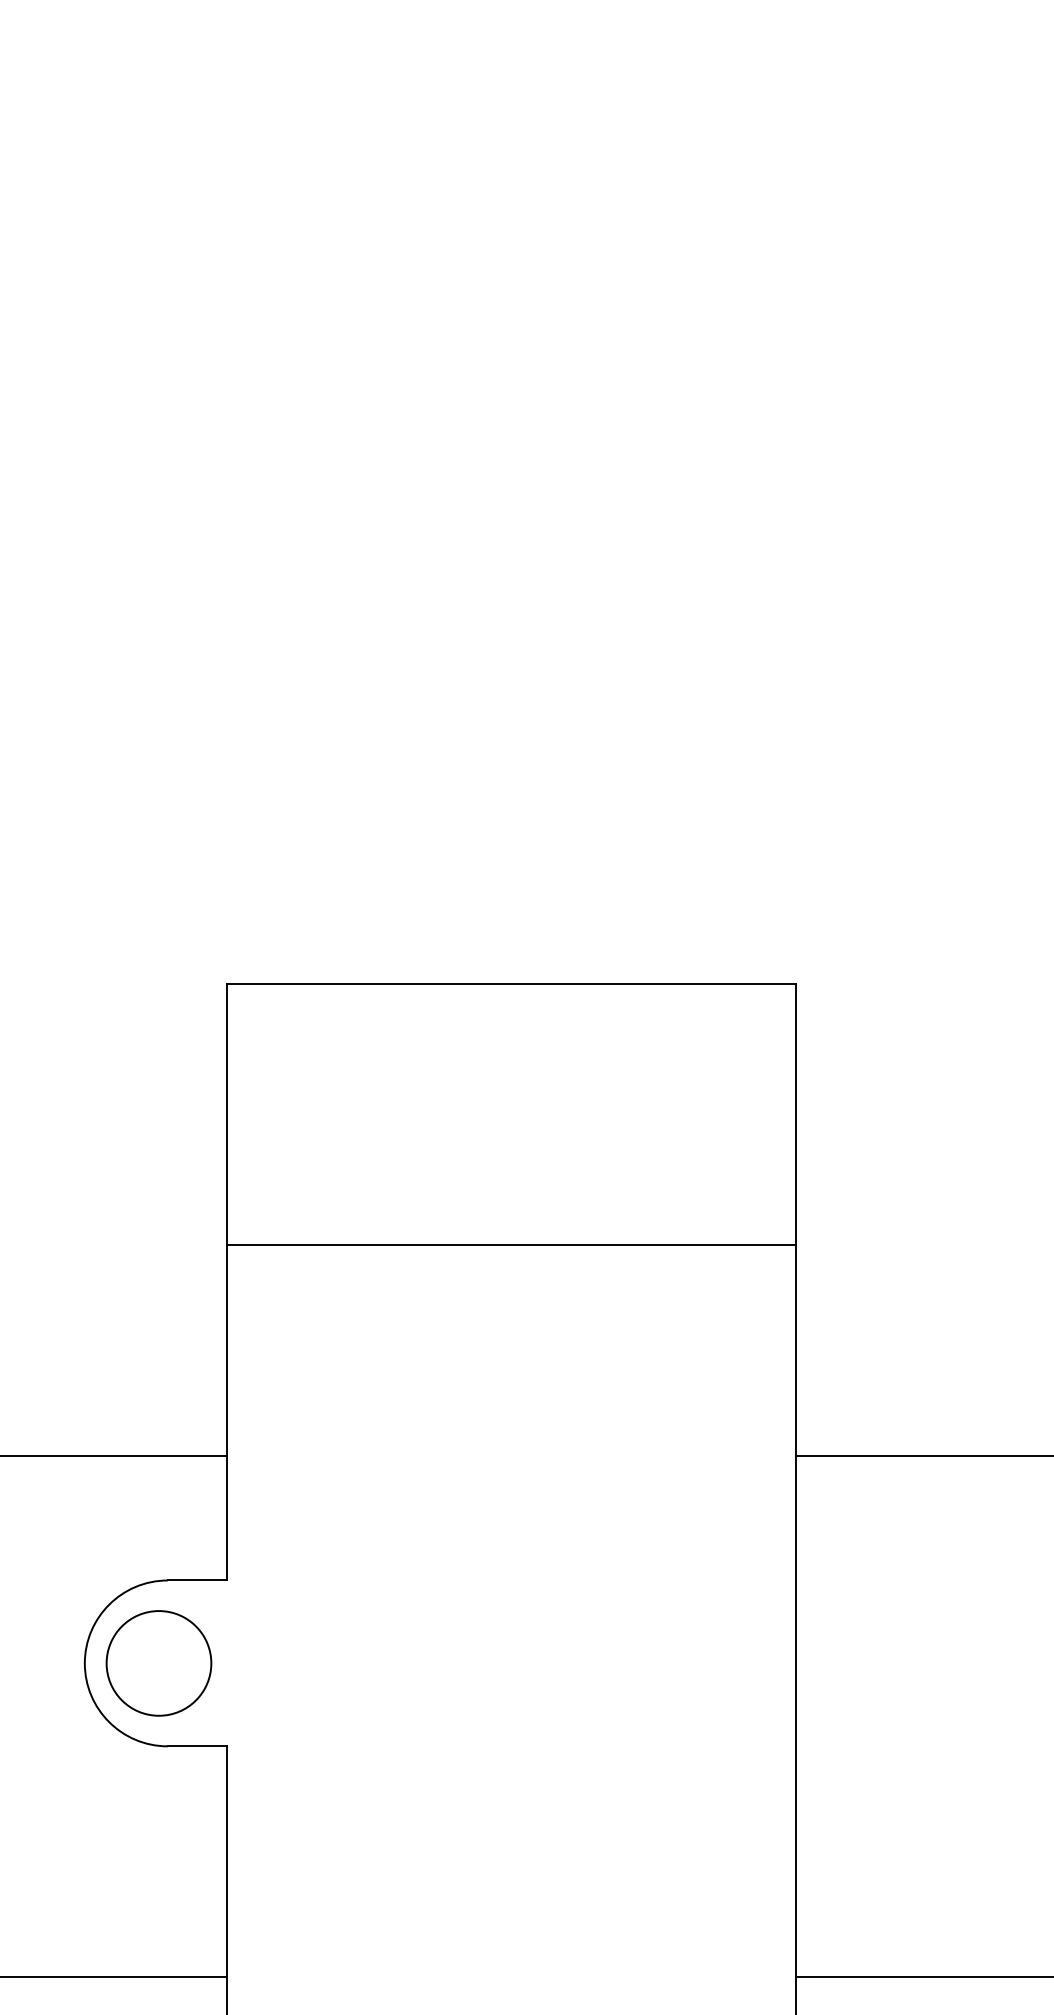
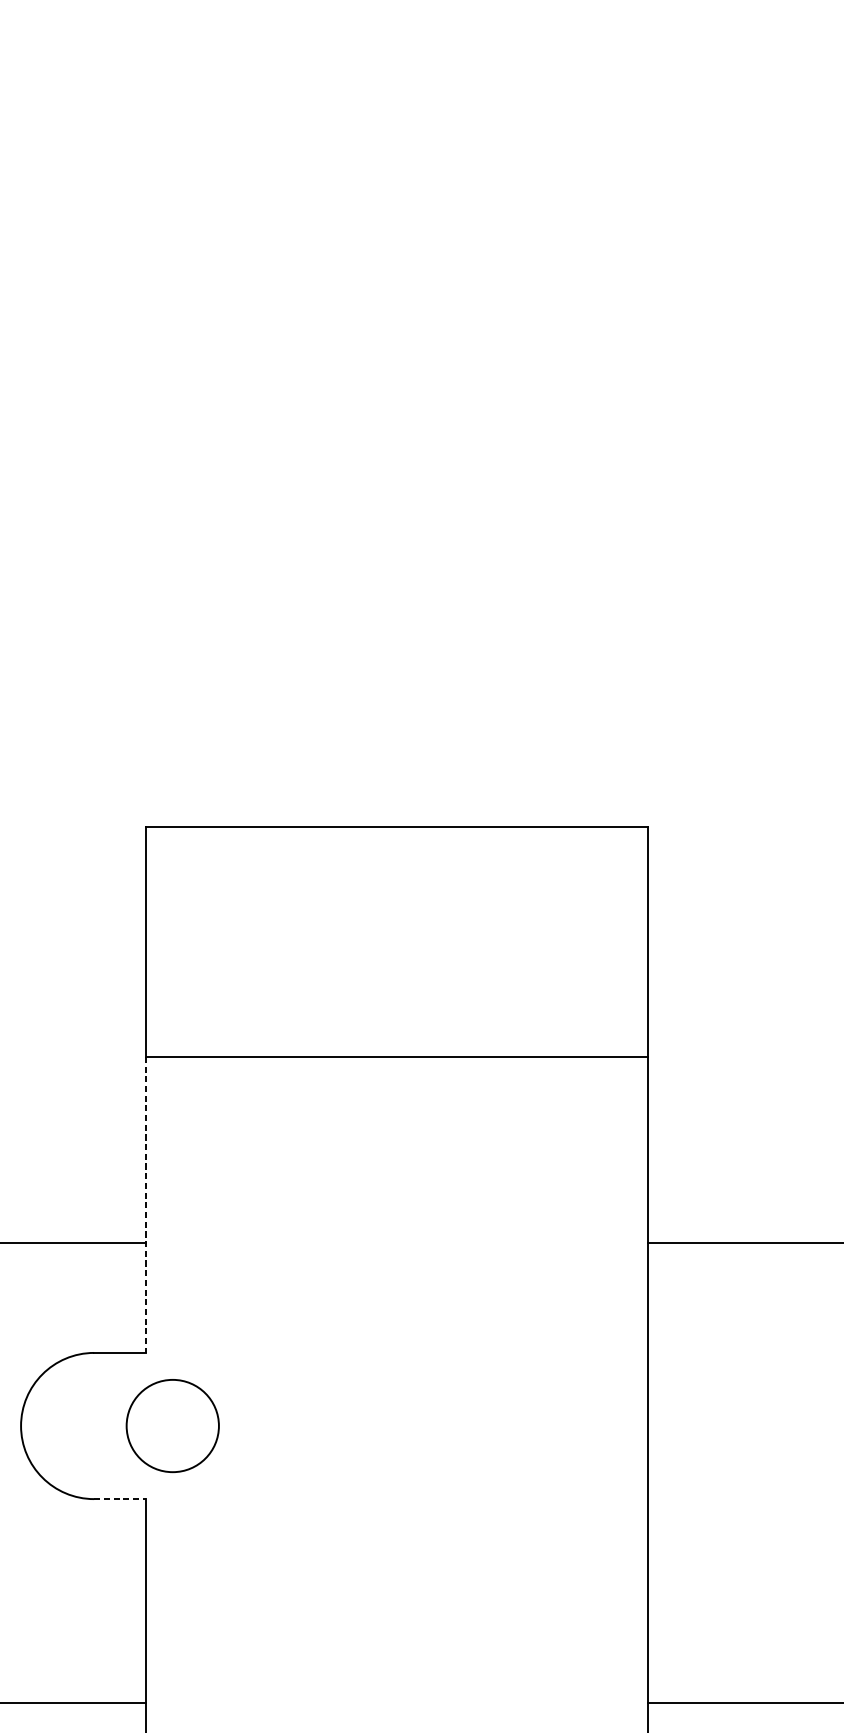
line: (226, 1412) -> (145, 1204), solid -> dashed
circle: (158, 1663) -> (172, 1426), moved
line: (197, 1746) -> (120, 1499), solid -> dashed

